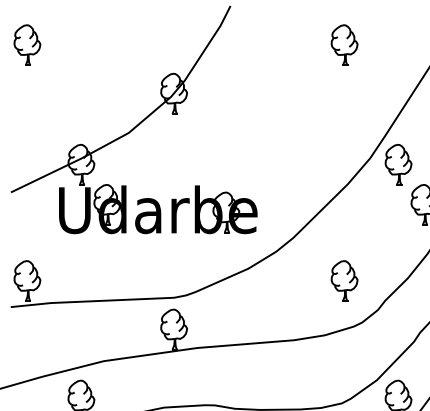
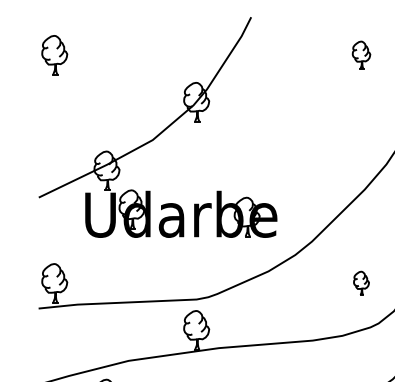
part: (344, 44) -> (361, 54), size x0.7
part: (344, 280) -> (361, 282), size x0.6

